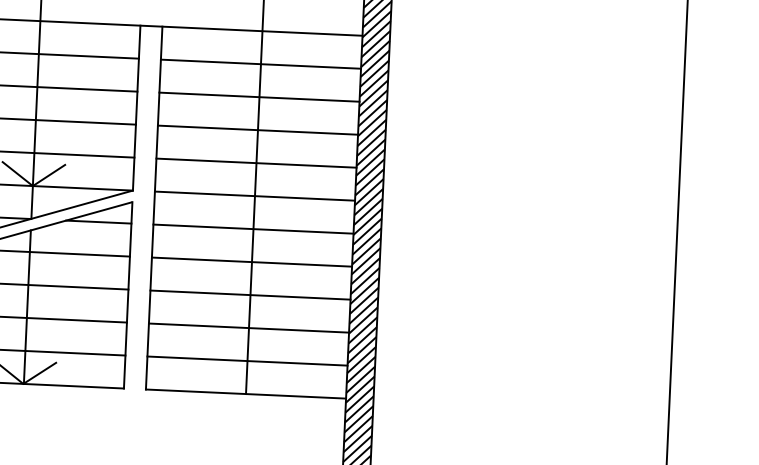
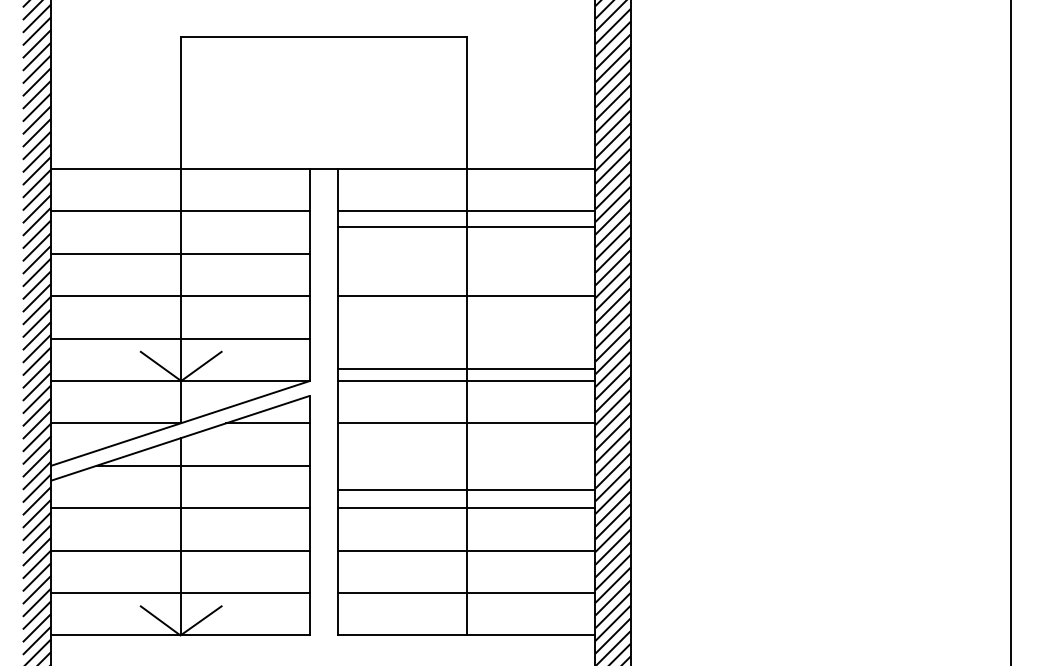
line: (259, 96) -> (466, 226), moved
line: (256, 163) -> (466, 368), moved
line: (251, 261) -> (466, 489), moved

